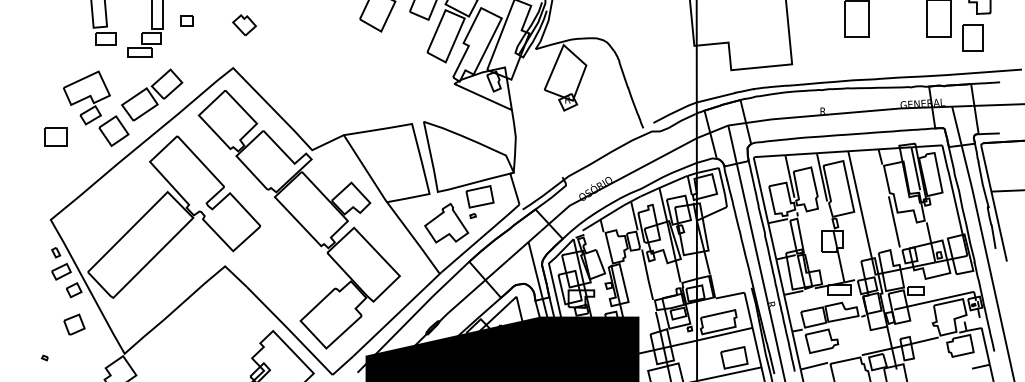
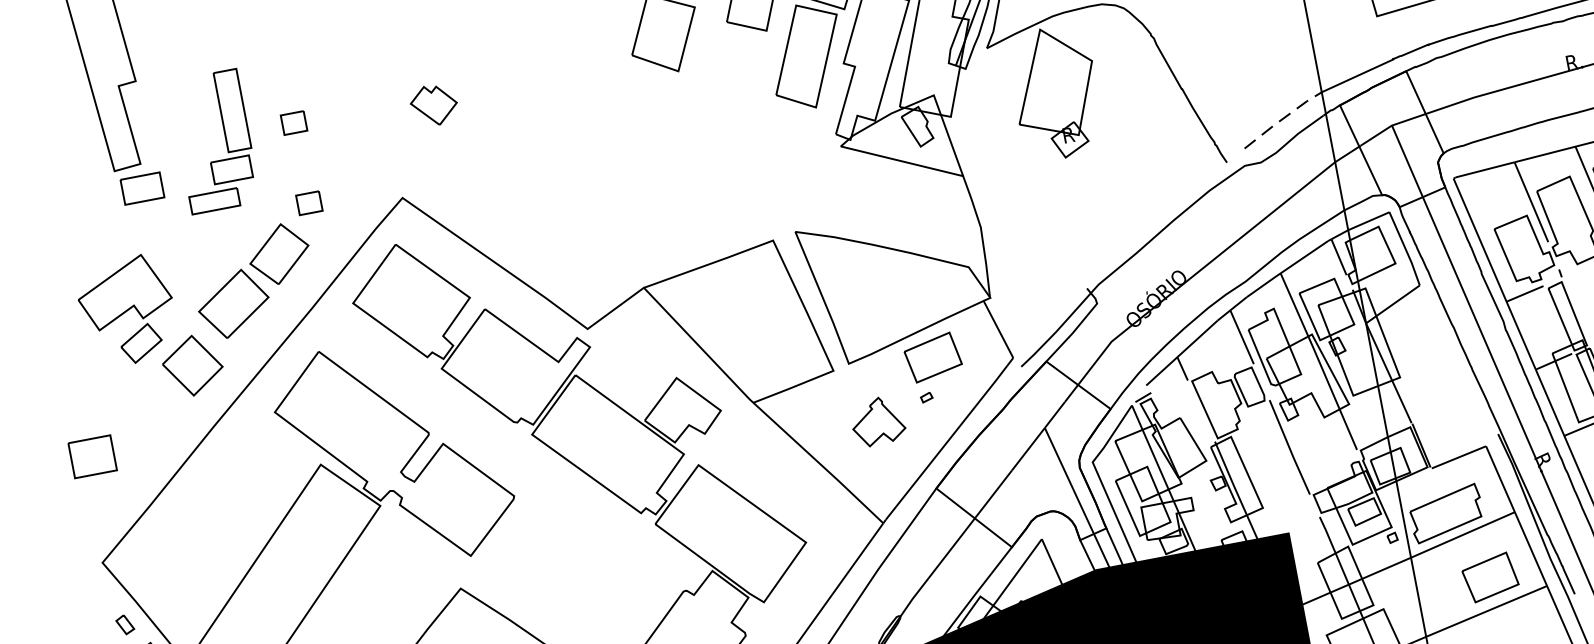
part: (244, 24) -> (433, 103), moved
part: (186, 61) -> (308, 202), added
line: (675, 111) -> (1283, 117), solid -> dashed
part: (55, 136) -> (91, 456), moved
part: (446, 222) -> (877, 420), size x0.6

